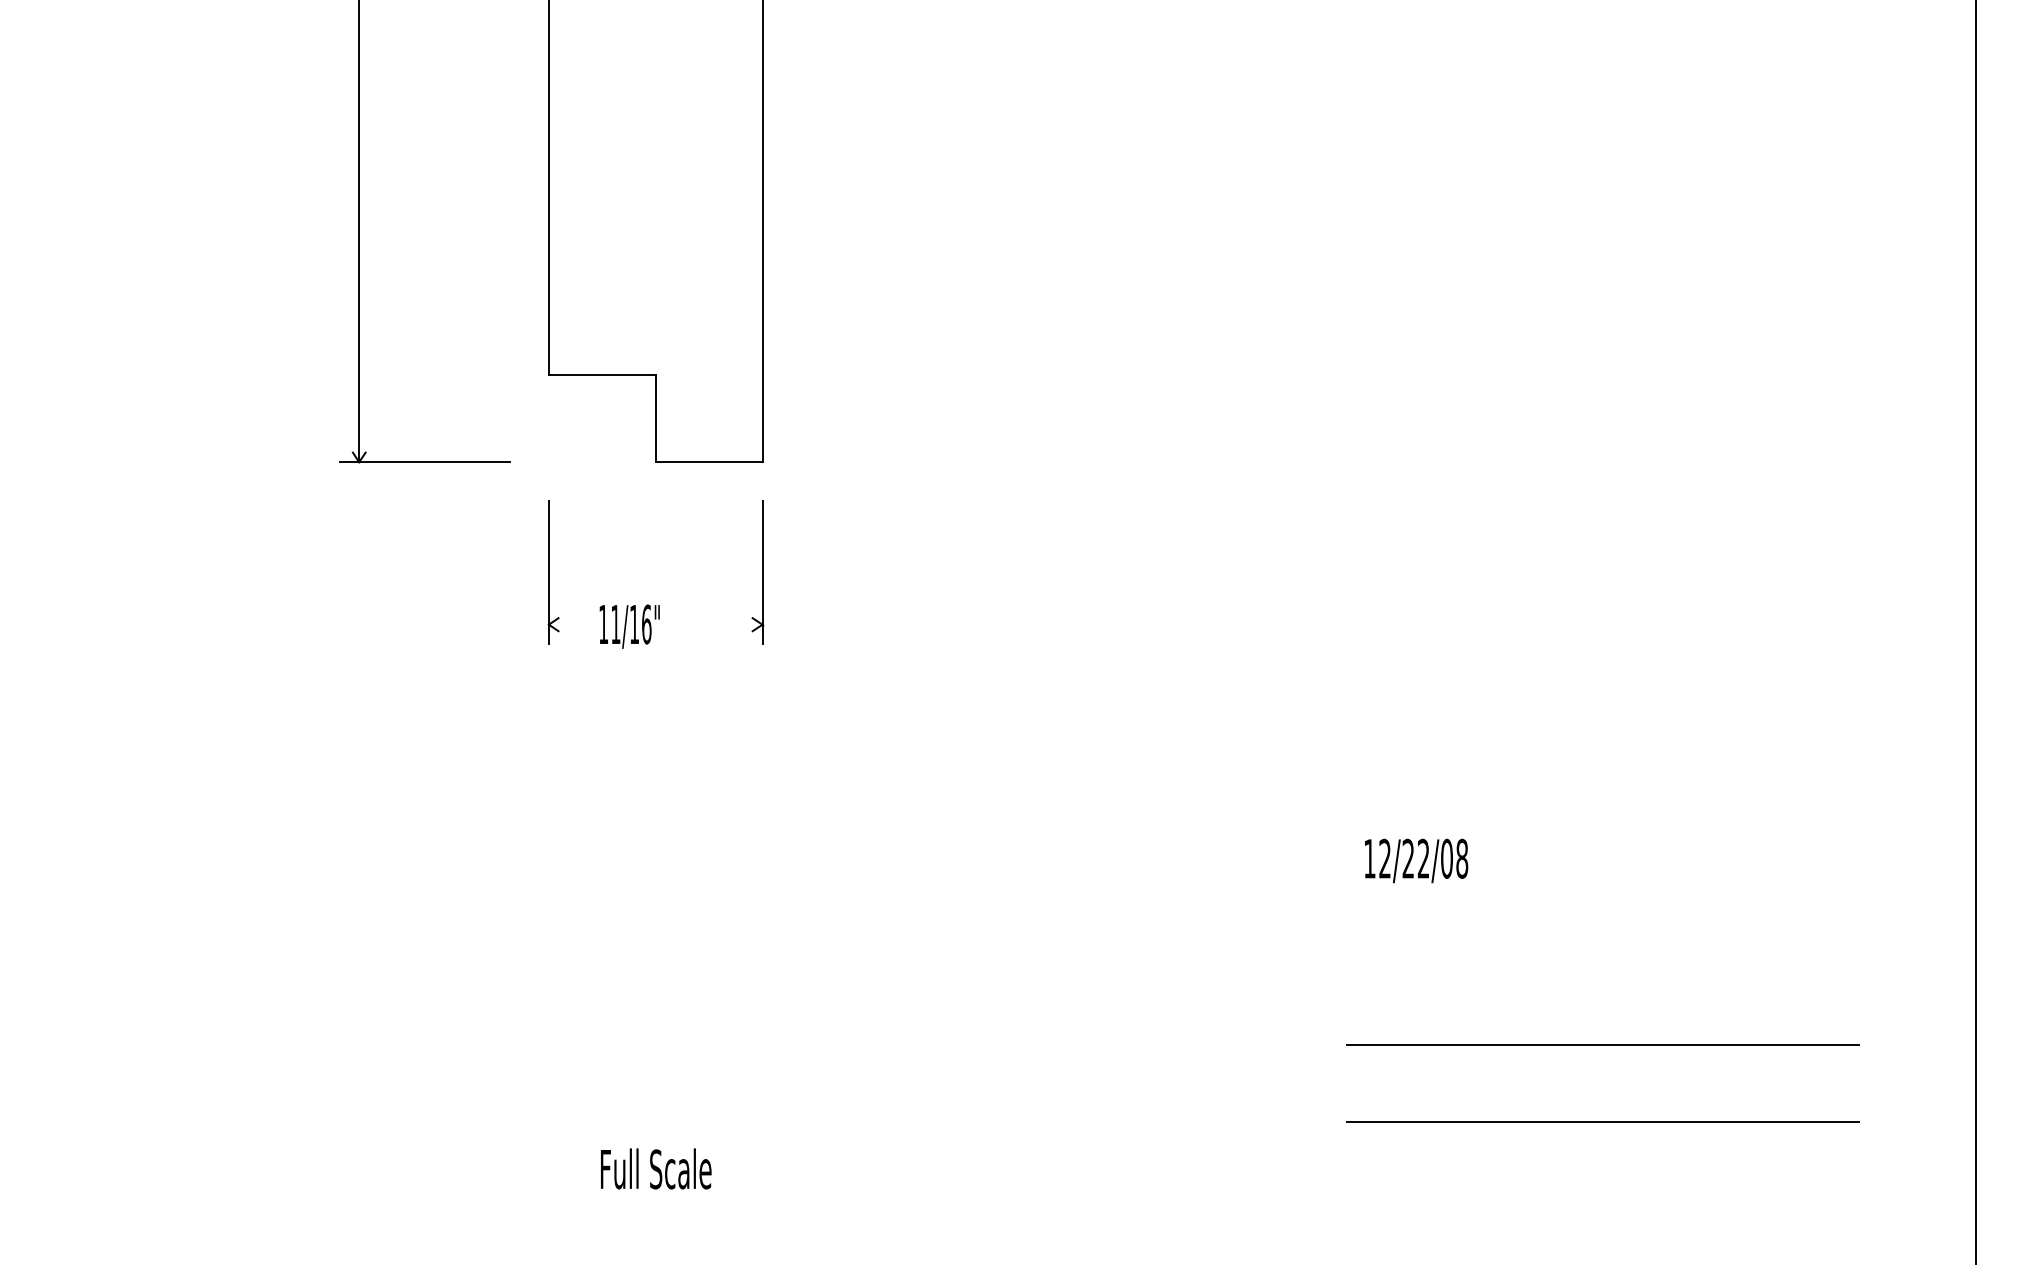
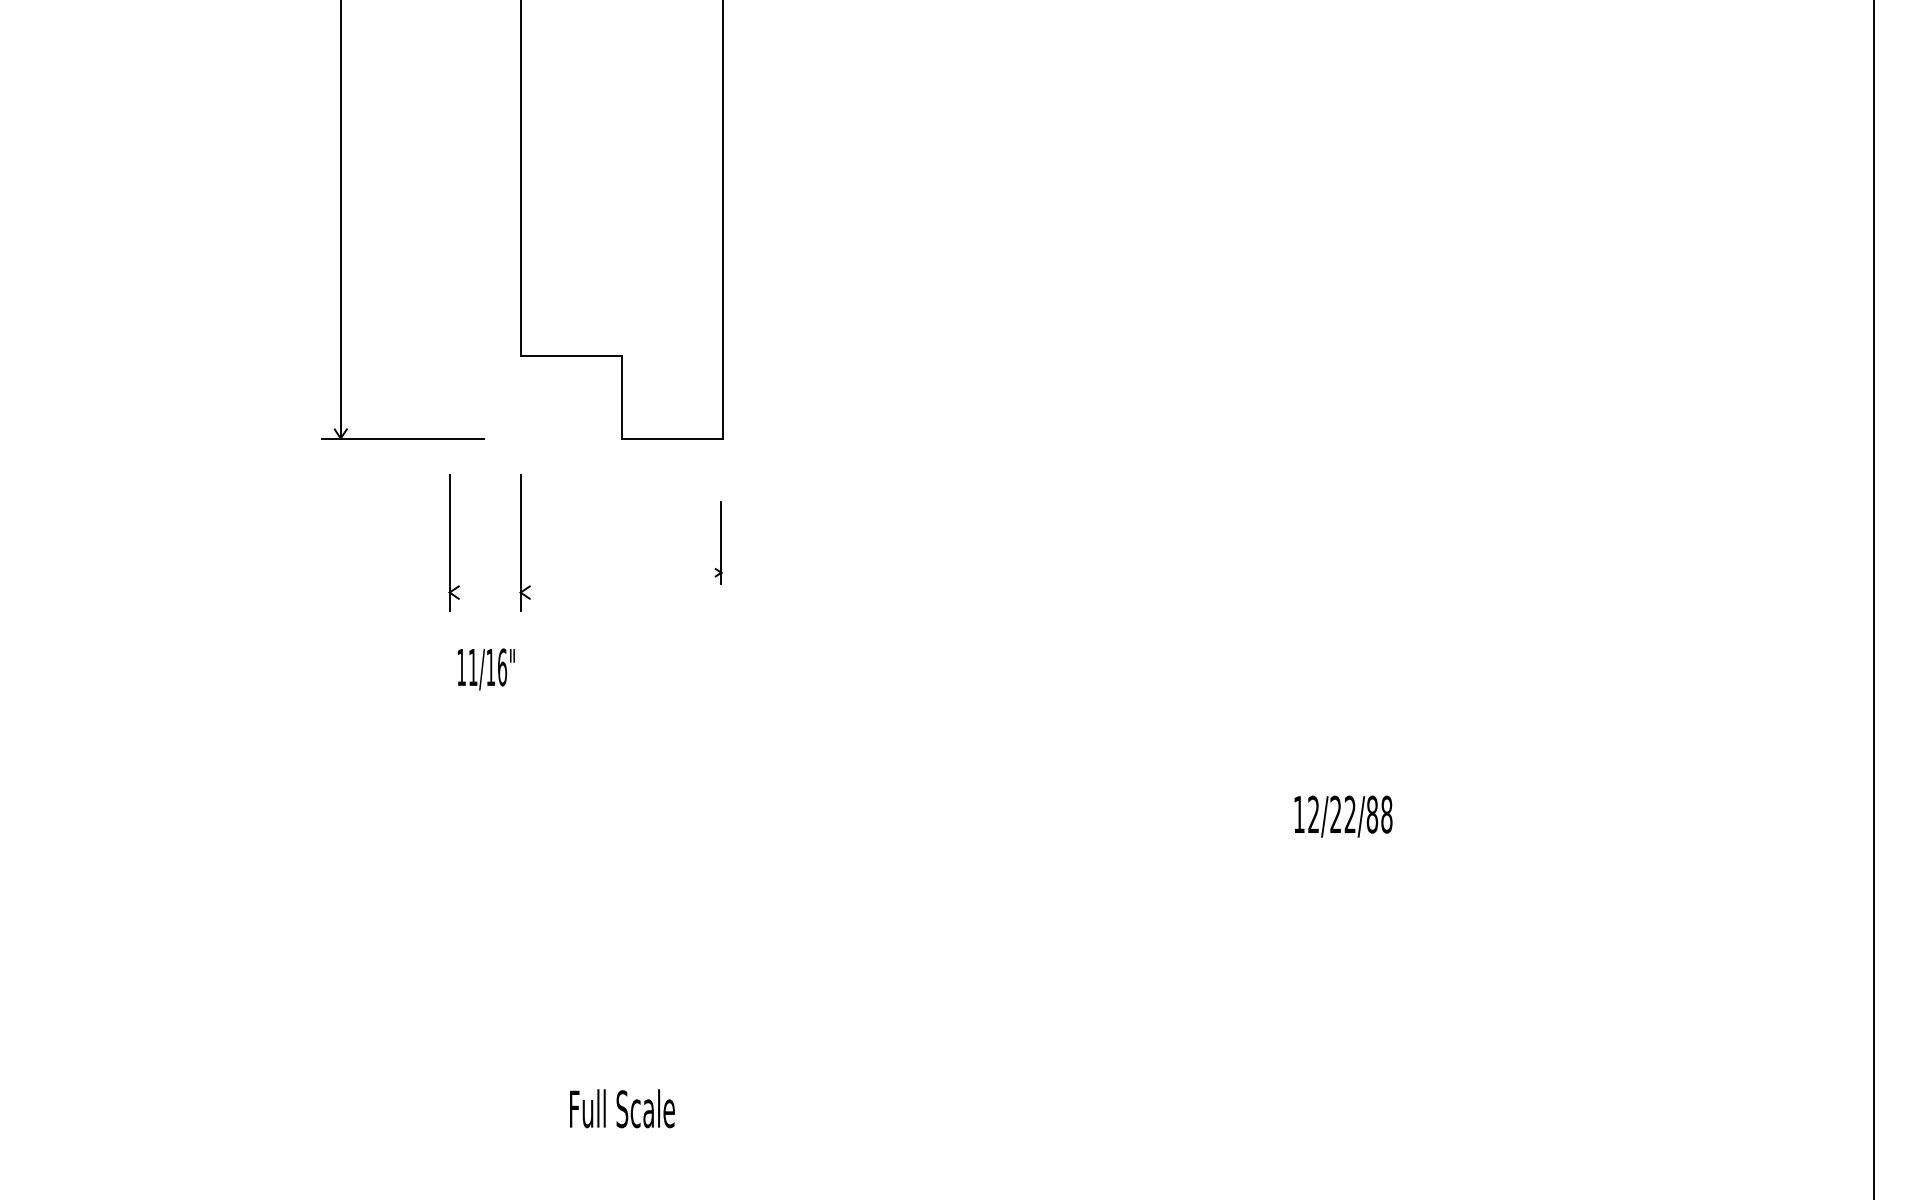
part: (478, 571) -> (453, 542), added
part: (757, 571) -> (718, 542), size x0.6
text: (629, 626) -> (486, 669), moved
text: (1447, 858) -> (1372, 814), 12/22/08 -> 12/22/88
line: (1603, 1044) -> (1520, 990), removed
line: (1603, 1122) -> (1520, 1064), removed

